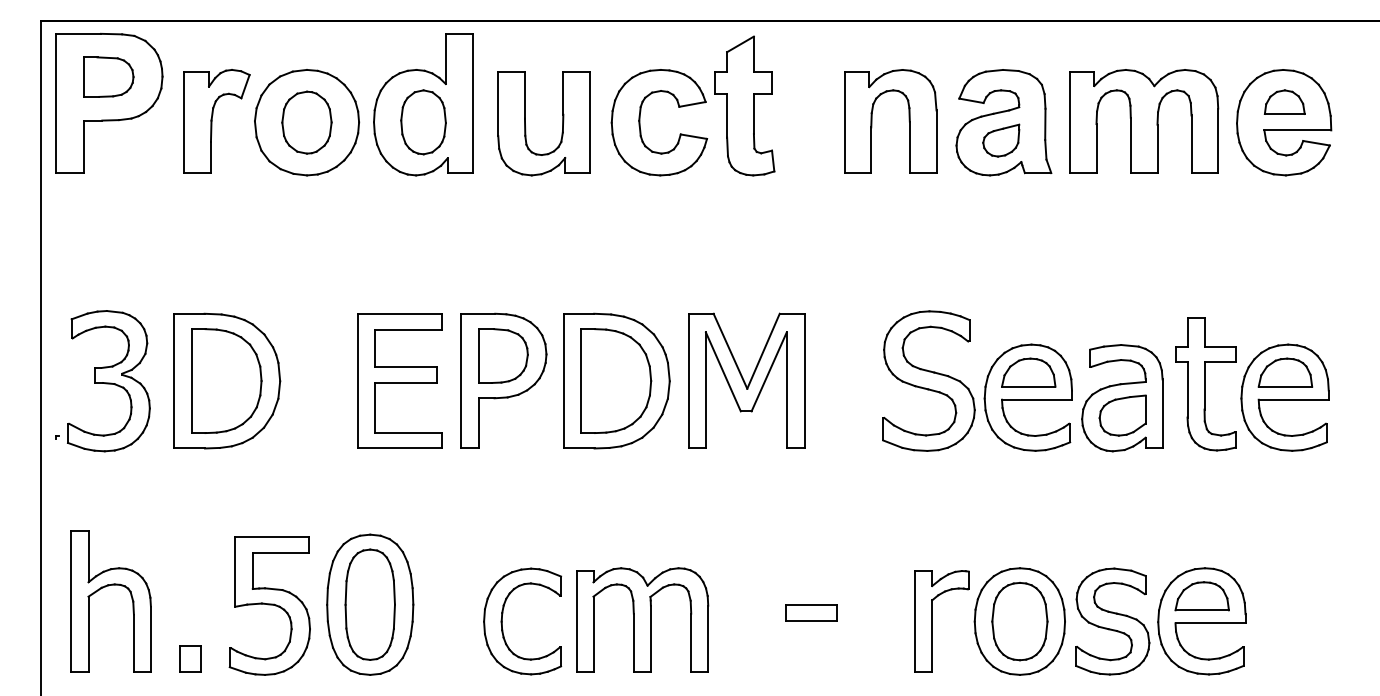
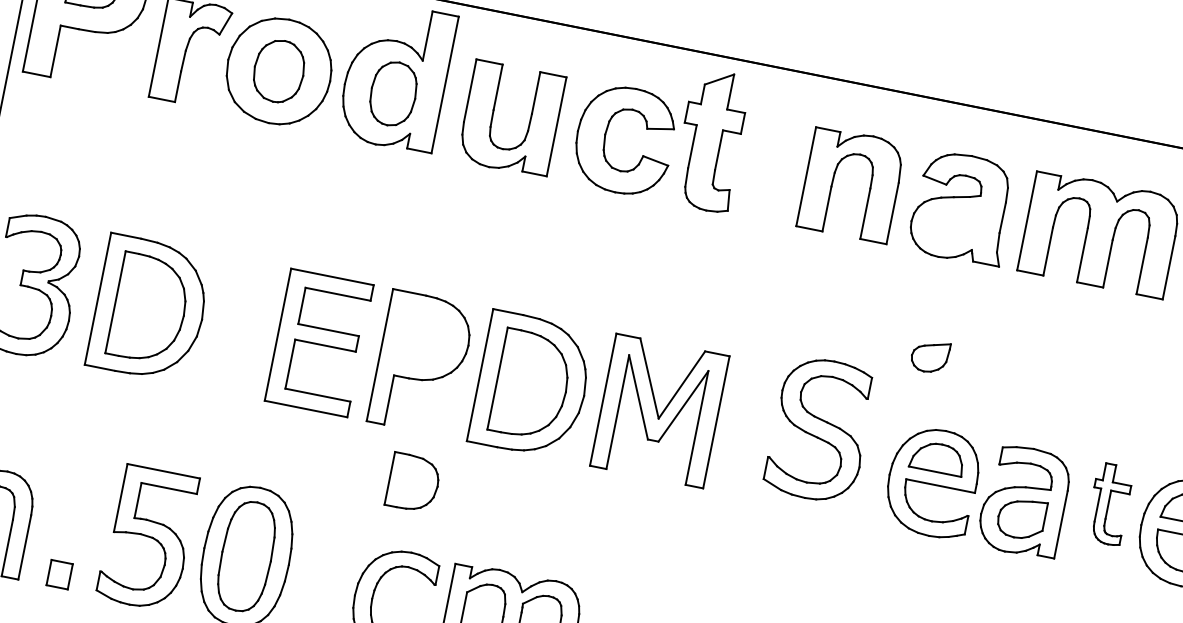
part: (1001, 140) -> (930, 356), moved
part: (503, 355) -> (413, 482), moved
part: (928, 380) -> (819, 429), moved
part: (1205, 384) -> (1108, 504), size x0.6

